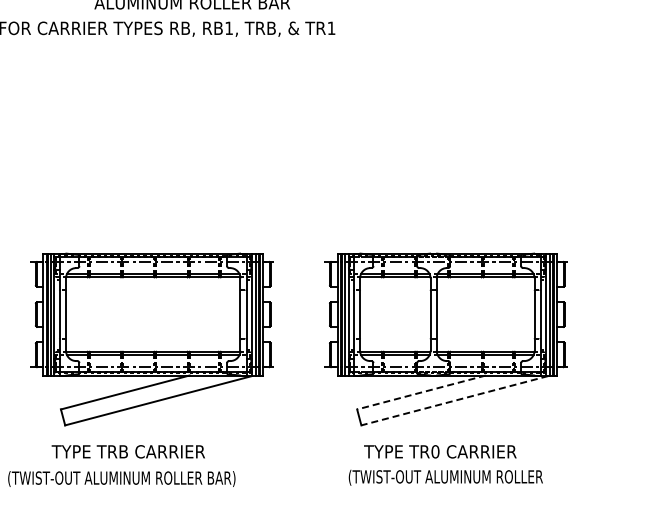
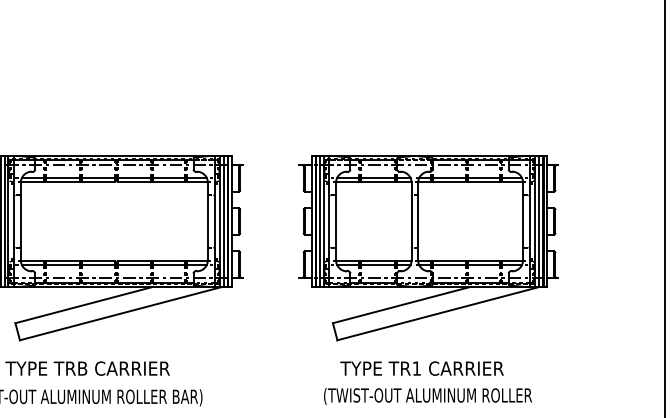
line: (421, 392) -> (401, 305), dashed -> solid
line: (454, 400) -> (437, 313), dashed -> solid
text: (435, 451) -> (416, 368), TR0 -> TR1

